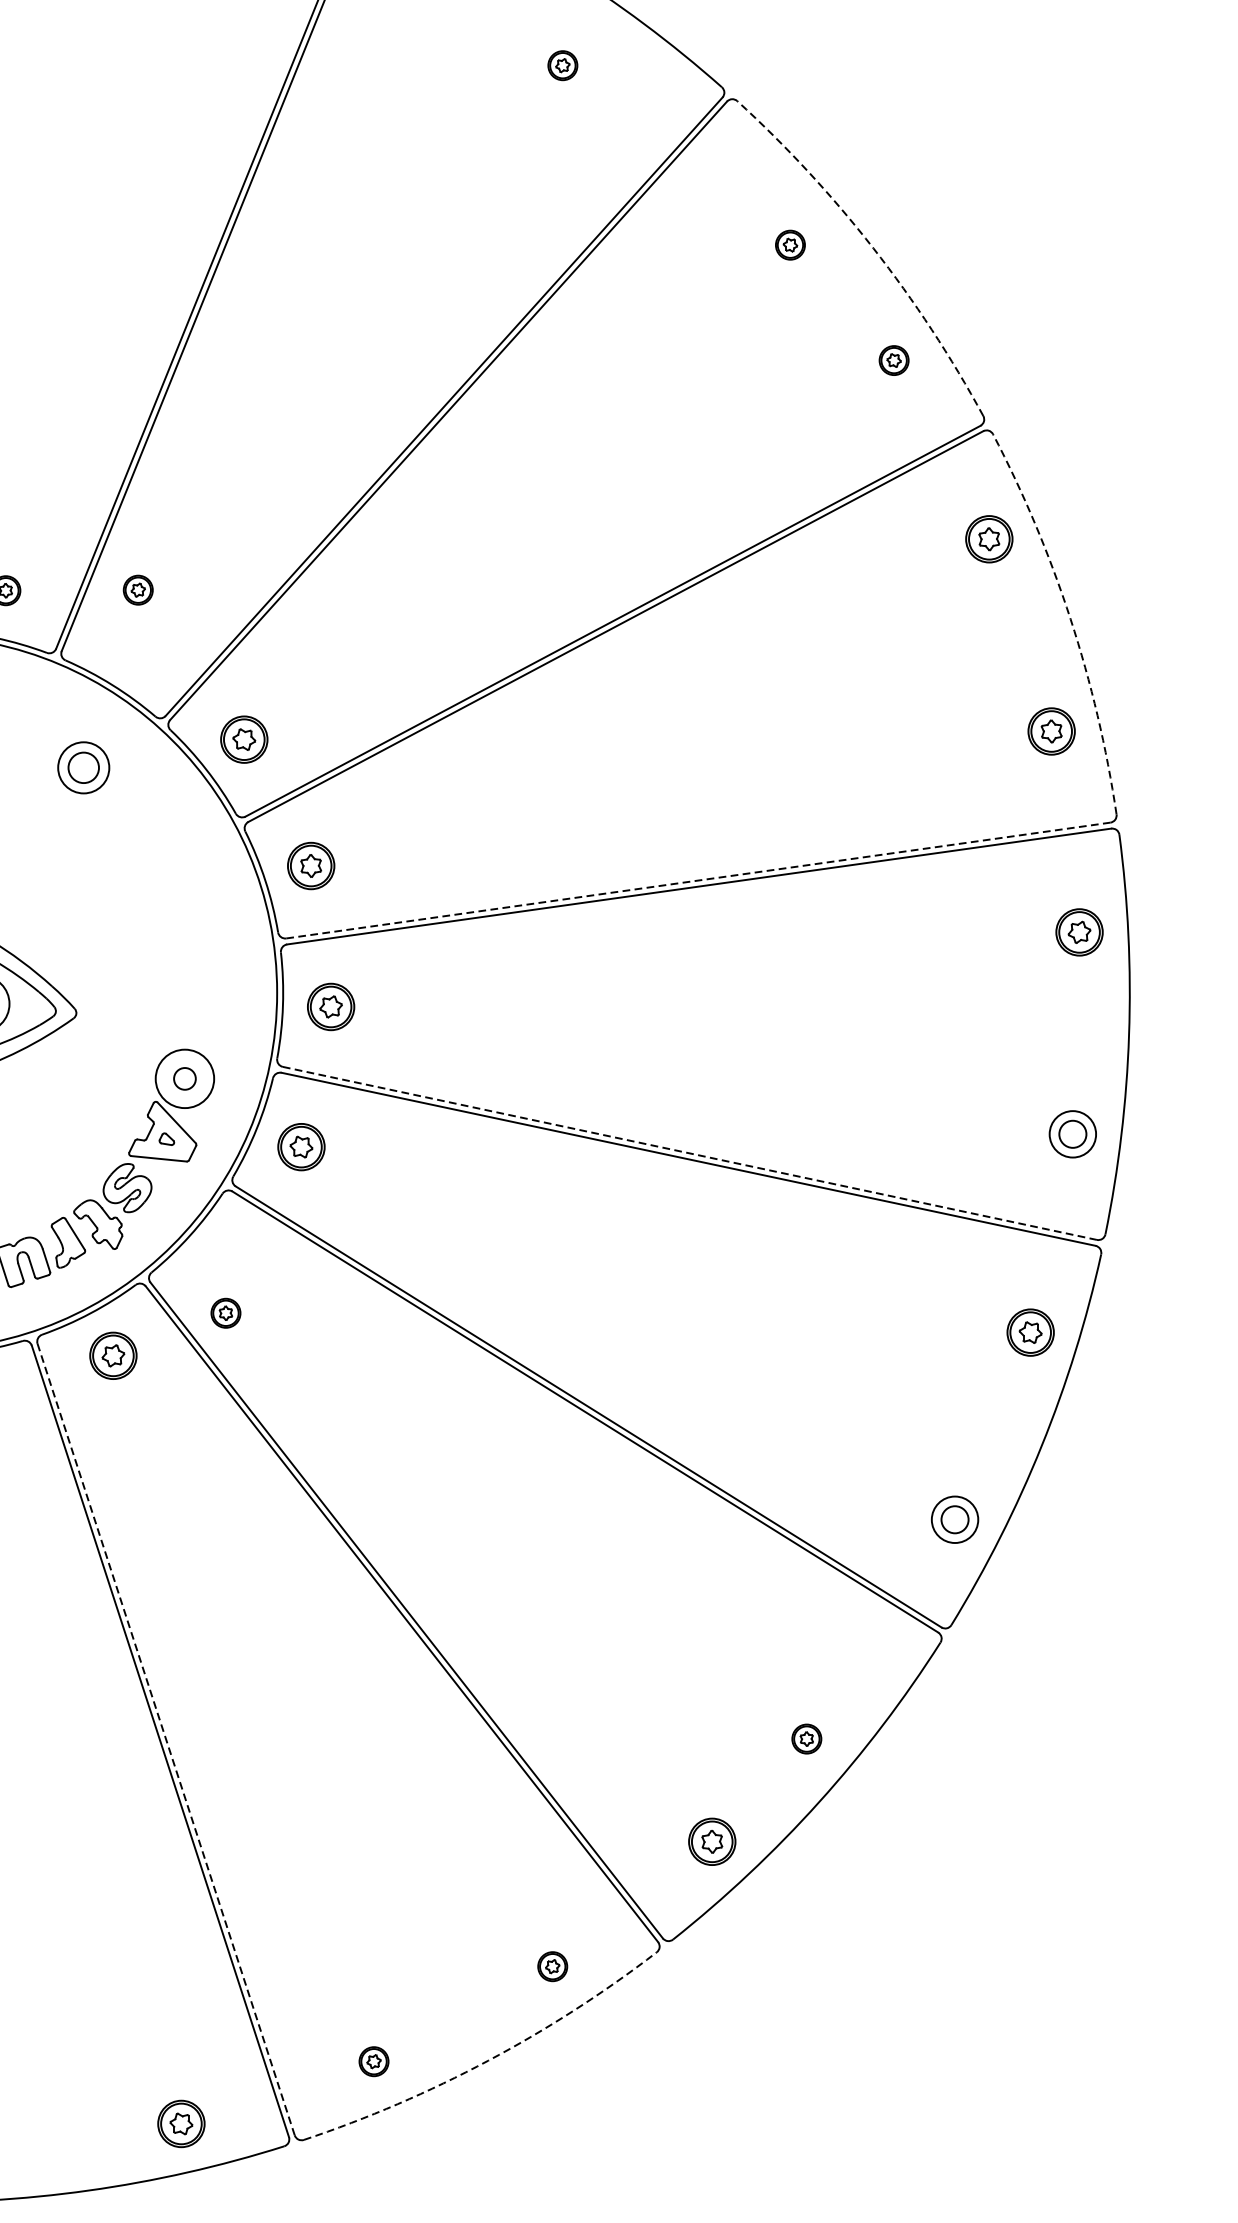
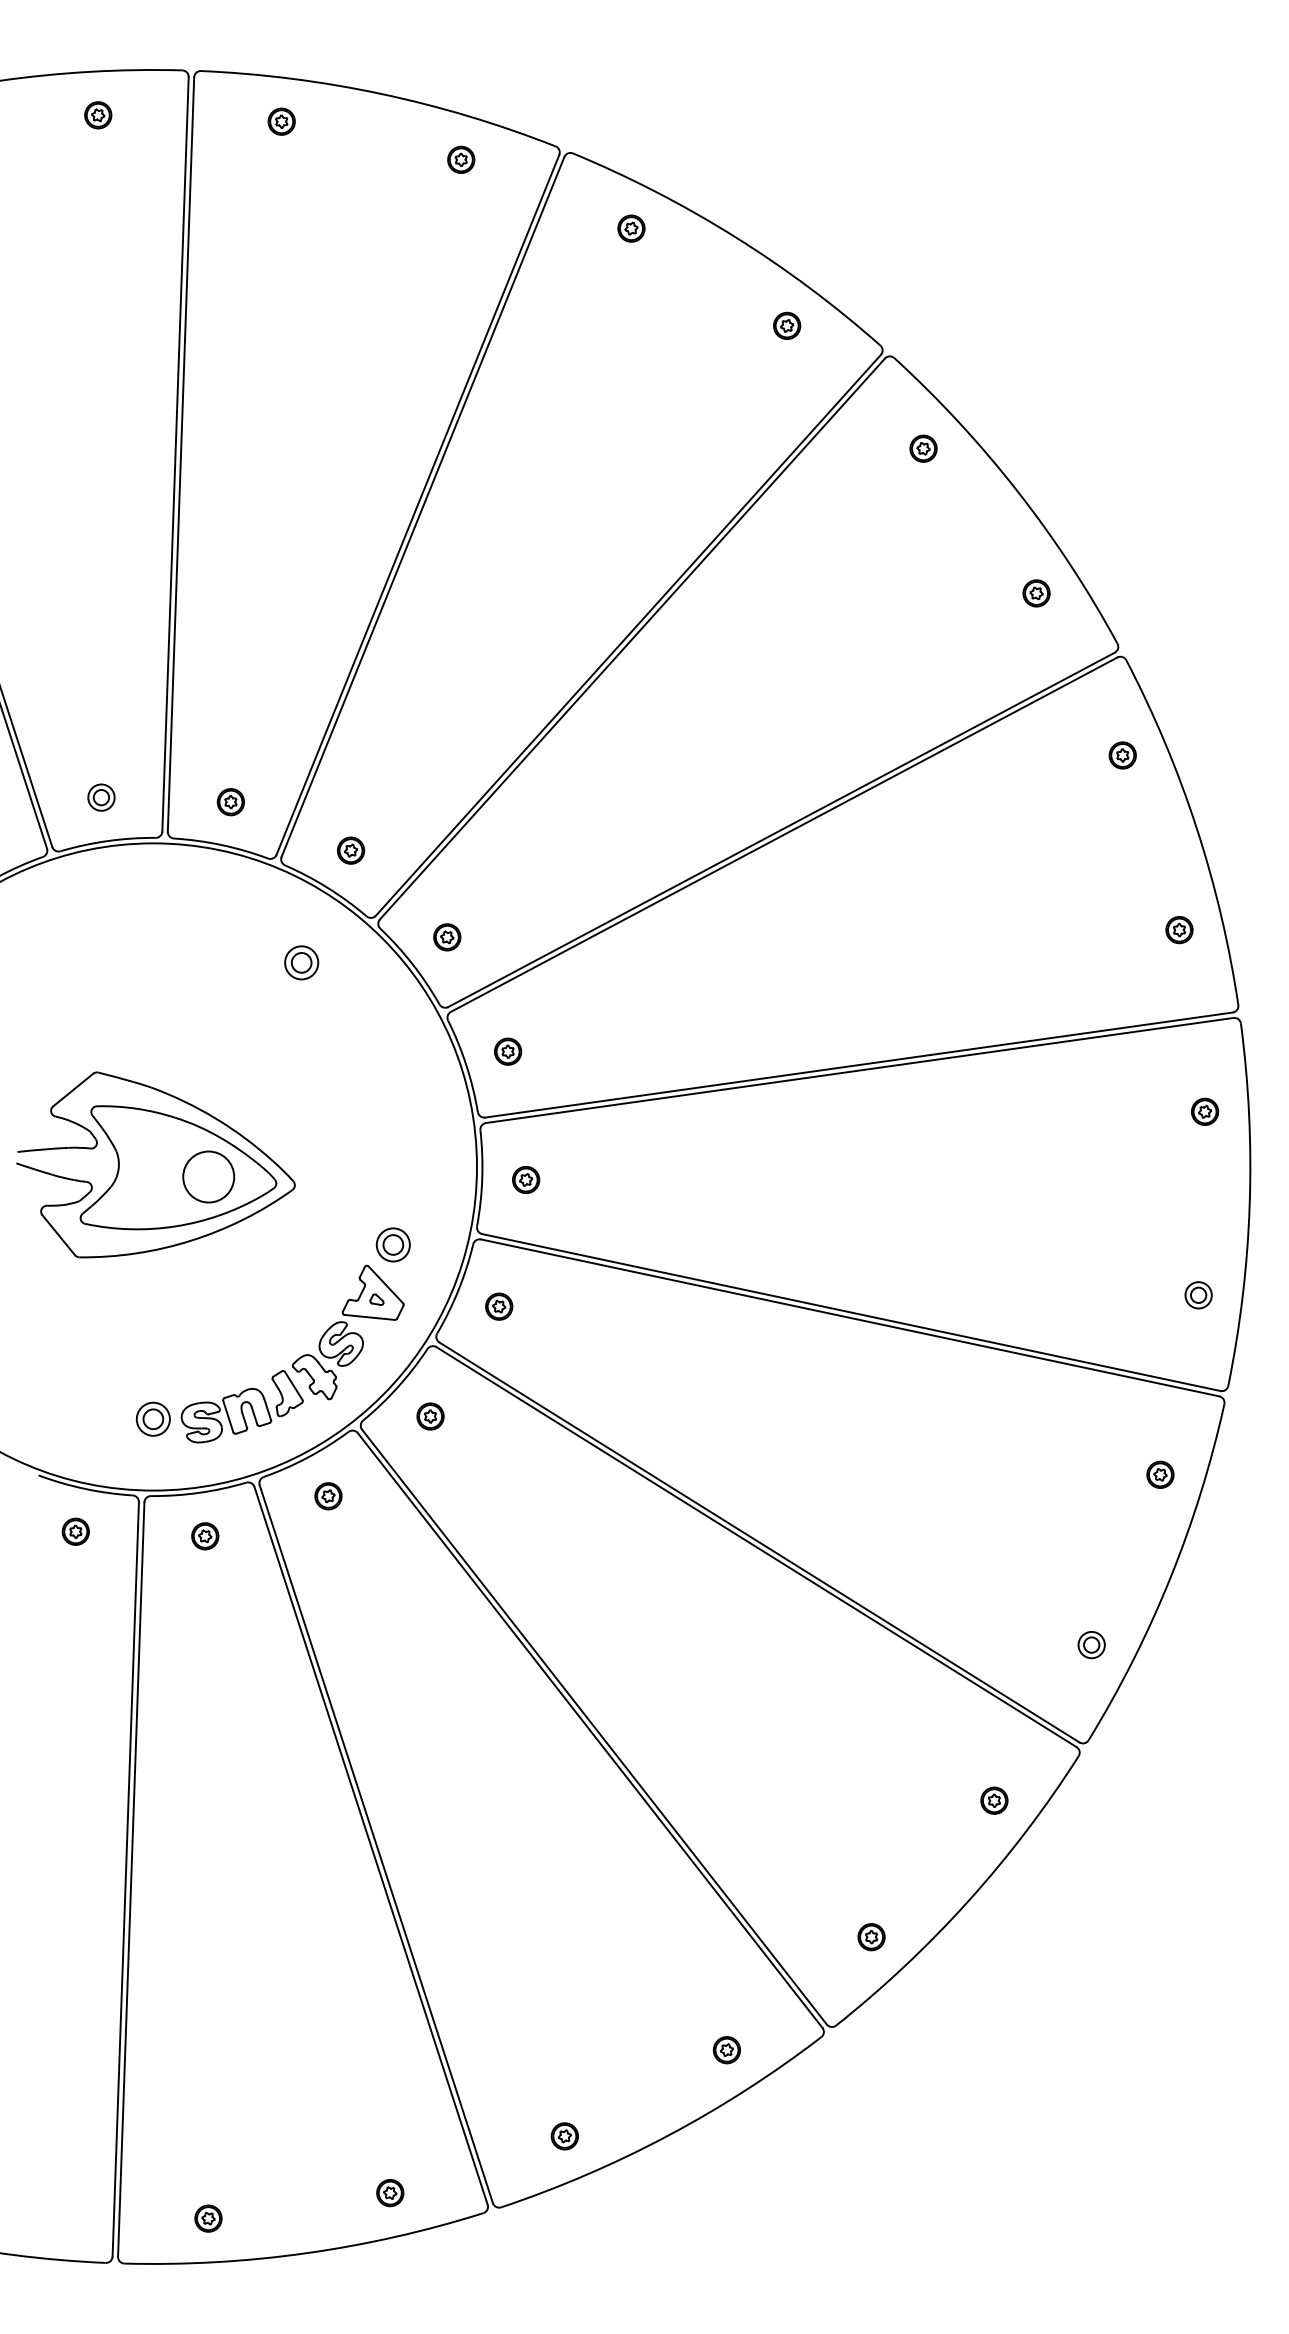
part: (563, 65) -> (787, 325), moved
part: (790, 244) -> (923, 448), moved
arc: (873, 248) -> (1017, 491), dashed -> solid
part: (988, 539) -> (1122, 755), size x0.62
part: (138, 589) -> (351, 850), moved
arc: (1070, 619) -> (1196, 828), dashed -> solid
part: (1051, 732) -> (1179, 930), size x0.62
part: (244, 739) -> (447, 937), size x0.62
part: (83, 767) -> (301, 962), size x0.71
part: (311, 865) -> (508, 1051), size x0.62
line: (698, 879) -> (859, 1064), dashed -> solid
part: (1080, 931) -> (1205, 1111), size x0.62
part: (331, 1007) -> (526, 1180), size x0.62
circle: (184, 1078) -> (392, 1244), size x0.62
part: (1072, 1134) -> (1198, 1295), size x0.62
part: (301, 1146) -> (499, 1306), size x0.62
line: (690, 1153) -> (851, 1312), dashed -> solid
part: (225, 1313) -> (430, 1416), moved
part: (1030, 1331) -> (1160, 1474), size x0.62
part: (113, 1356) -> (328, 1496), size x0.62
part: (954, 1520) -> (1091, 1645), size x0.62
part: (806, 1738) -> (994, 1800), moved
line: (166, 1739) -> (376, 1844), dashed -> solid
part: (712, 1842) -> (871, 1937), size x0.62
arc: (488, 2060) -> (668, 2135), dashed -> solid
part: (181, 2124) -> (390, 2193), size x0.62

